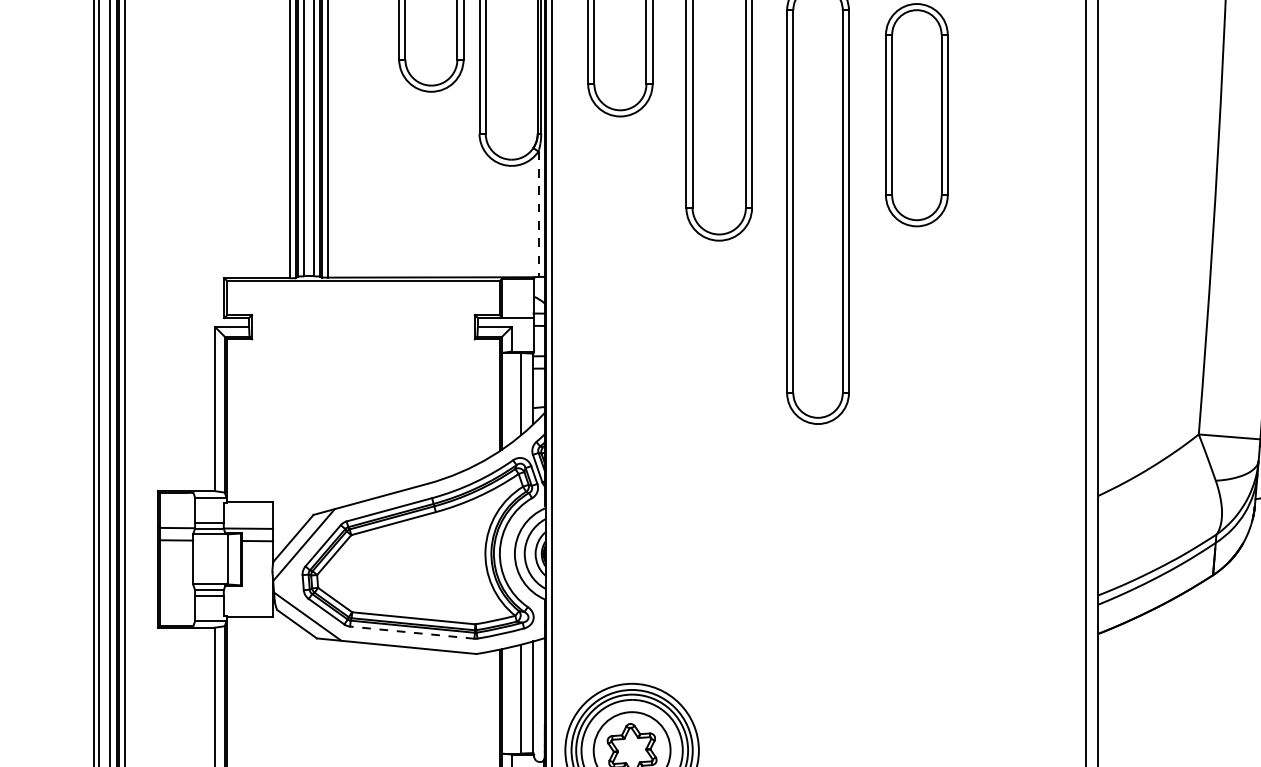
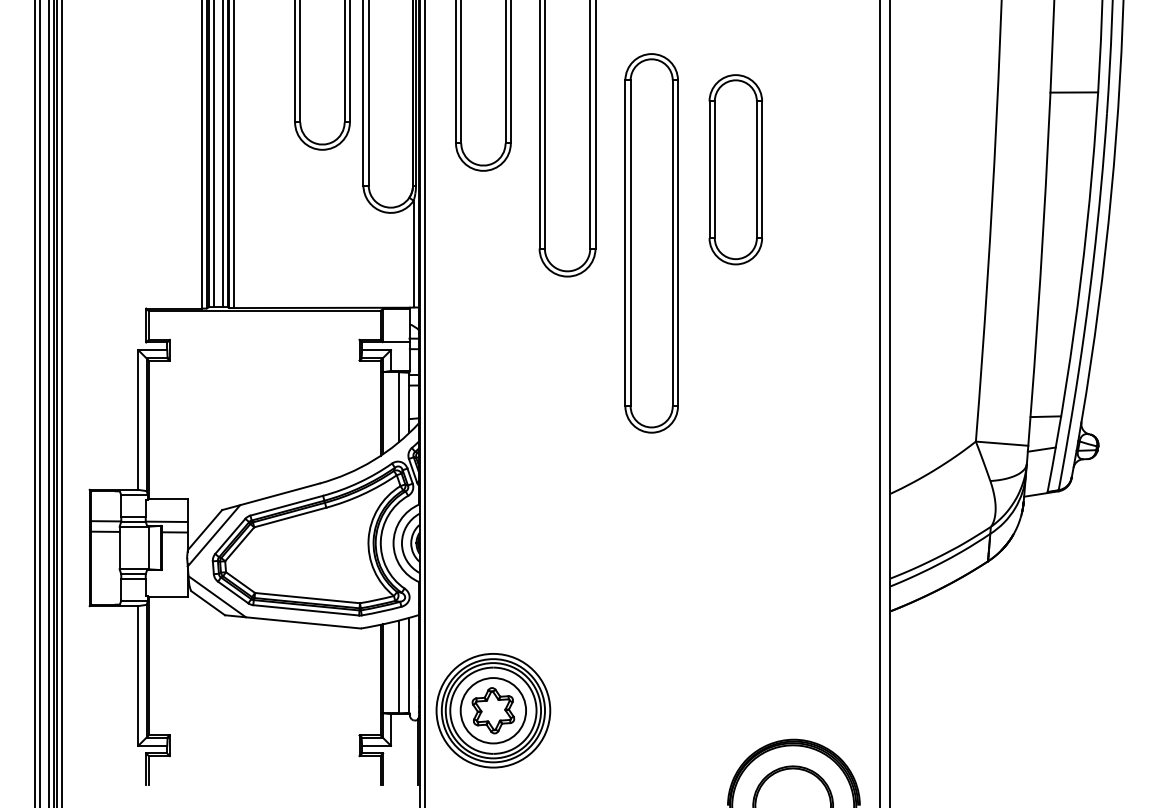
line: (538, 214) -> (413, 254), dashed -> solid
line: (411, 632) -> (305, 610), dashed -> solid

